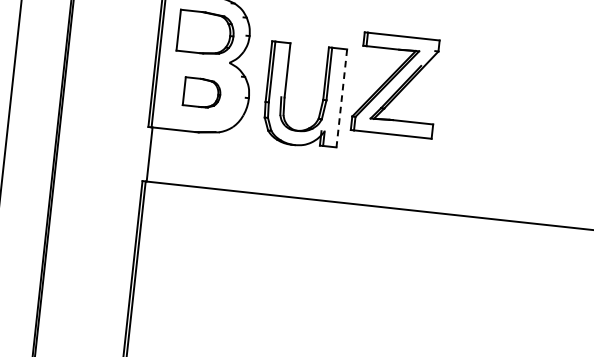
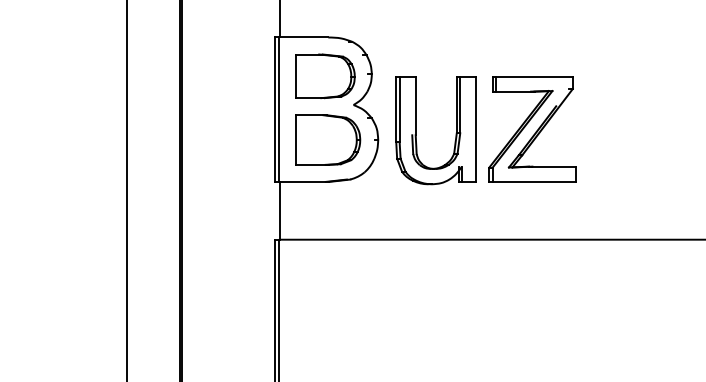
part: (396, 85) -> (532, 129), moved
part: (202, 92) -> (328, 139), size x1.67
line: (341, 99) -> (476, 130), dashed -> solid

